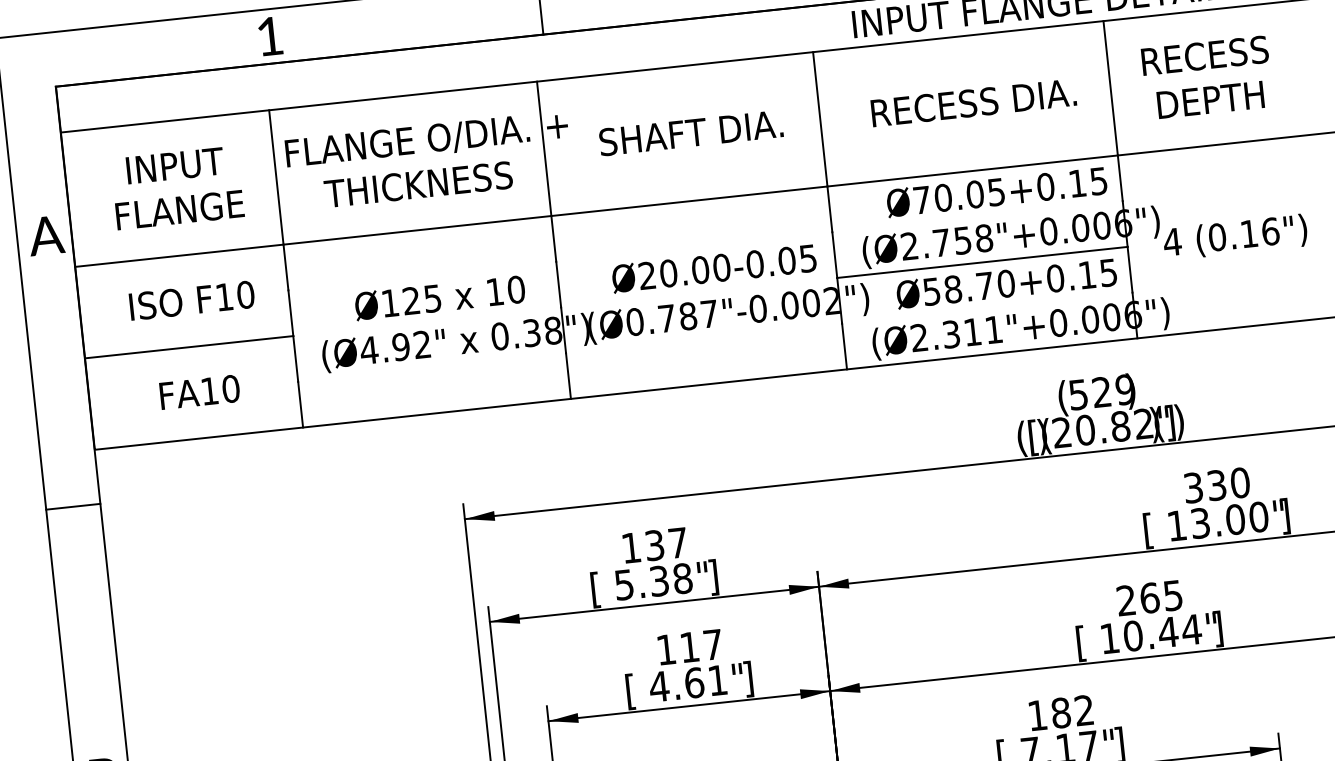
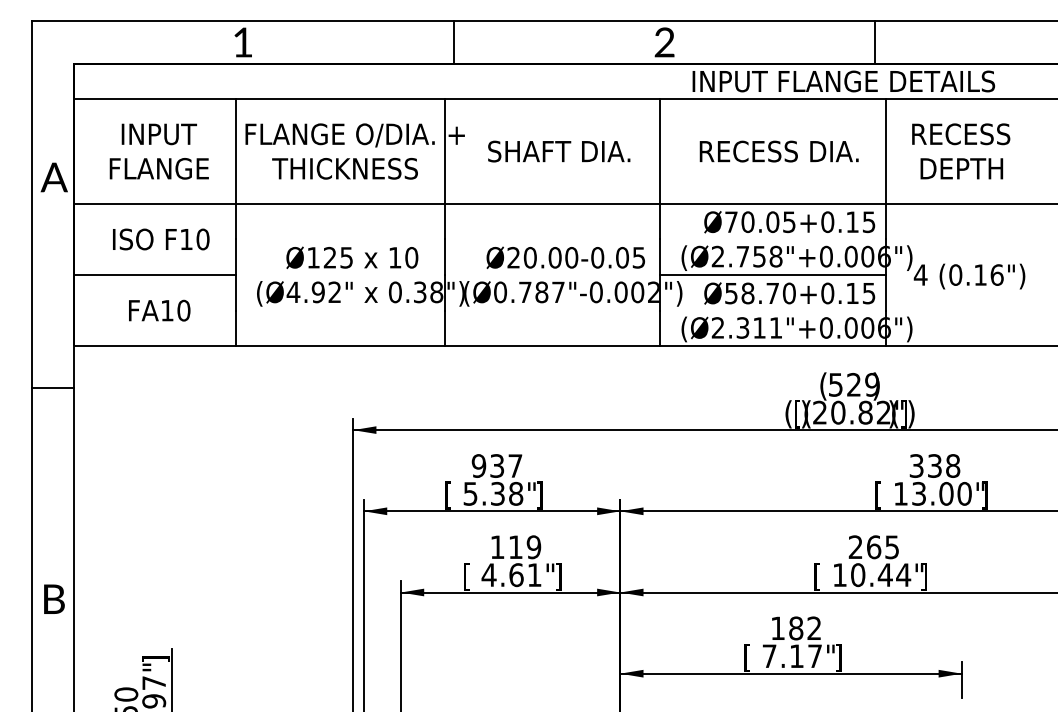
text: (1240, 482) -> (953, 465), 330 -> 338
text: (630, 547) -> (478, 465), 137 -> 937
text: (712, 645) -> (533, 547), 117 -> 119

